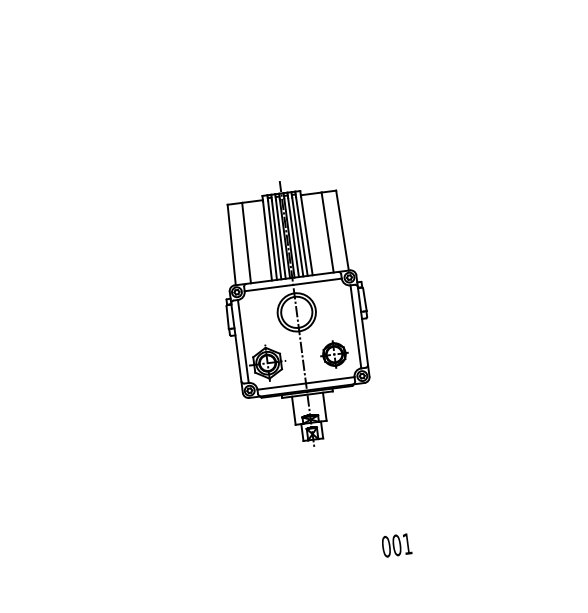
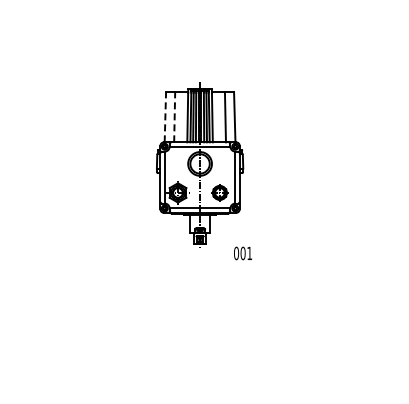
line: (246, 241) -> (174, 116), solid -> dashed
line: (231, 243) -> (165, 116), solid -> dashed
text: (395, 545) -> (242, 253), moved

